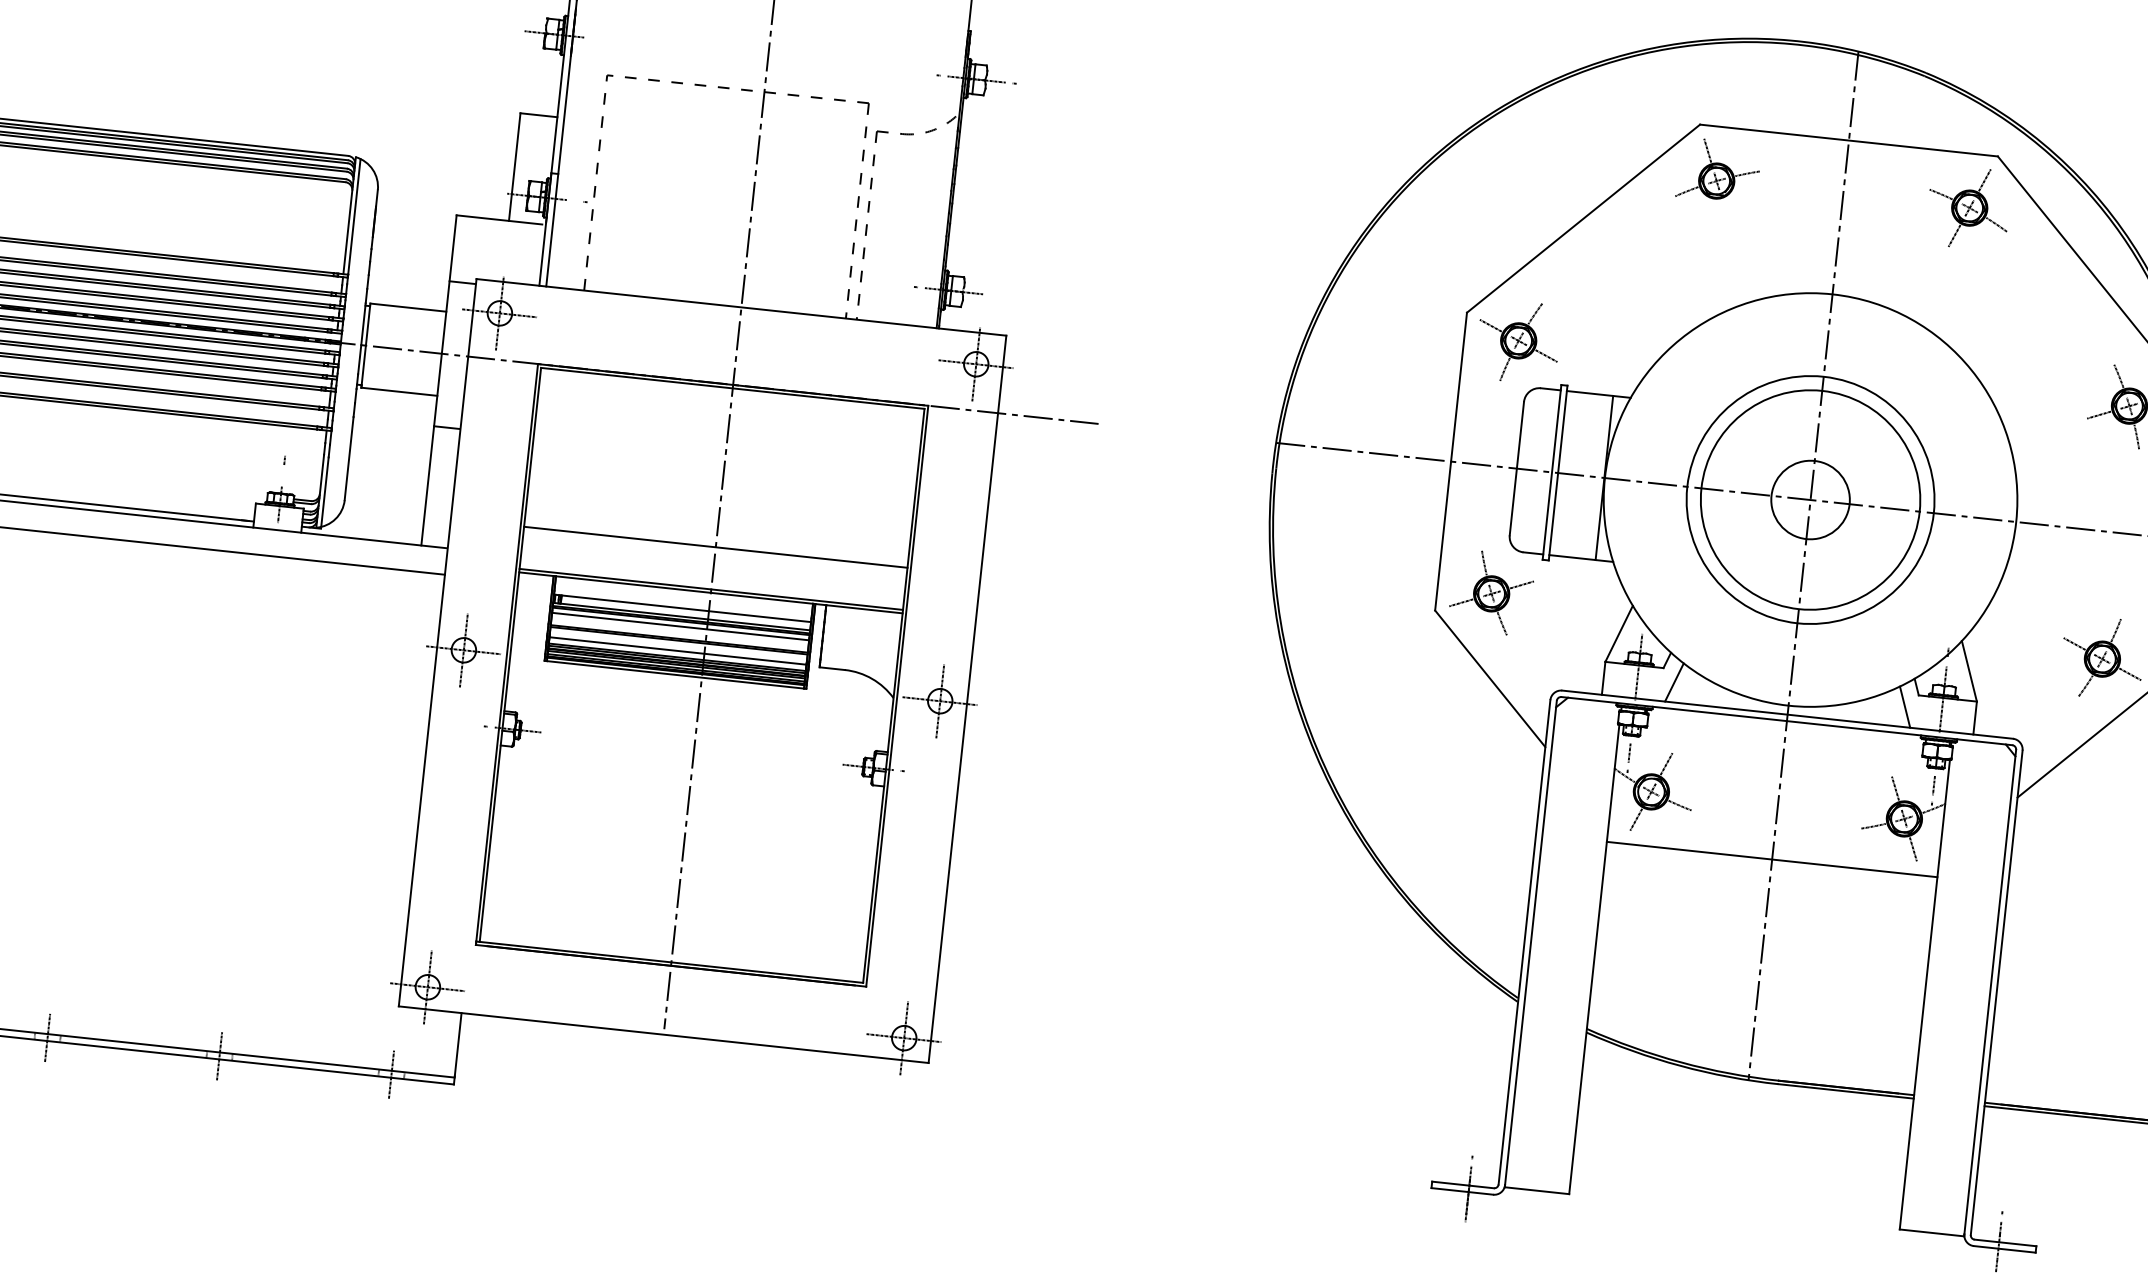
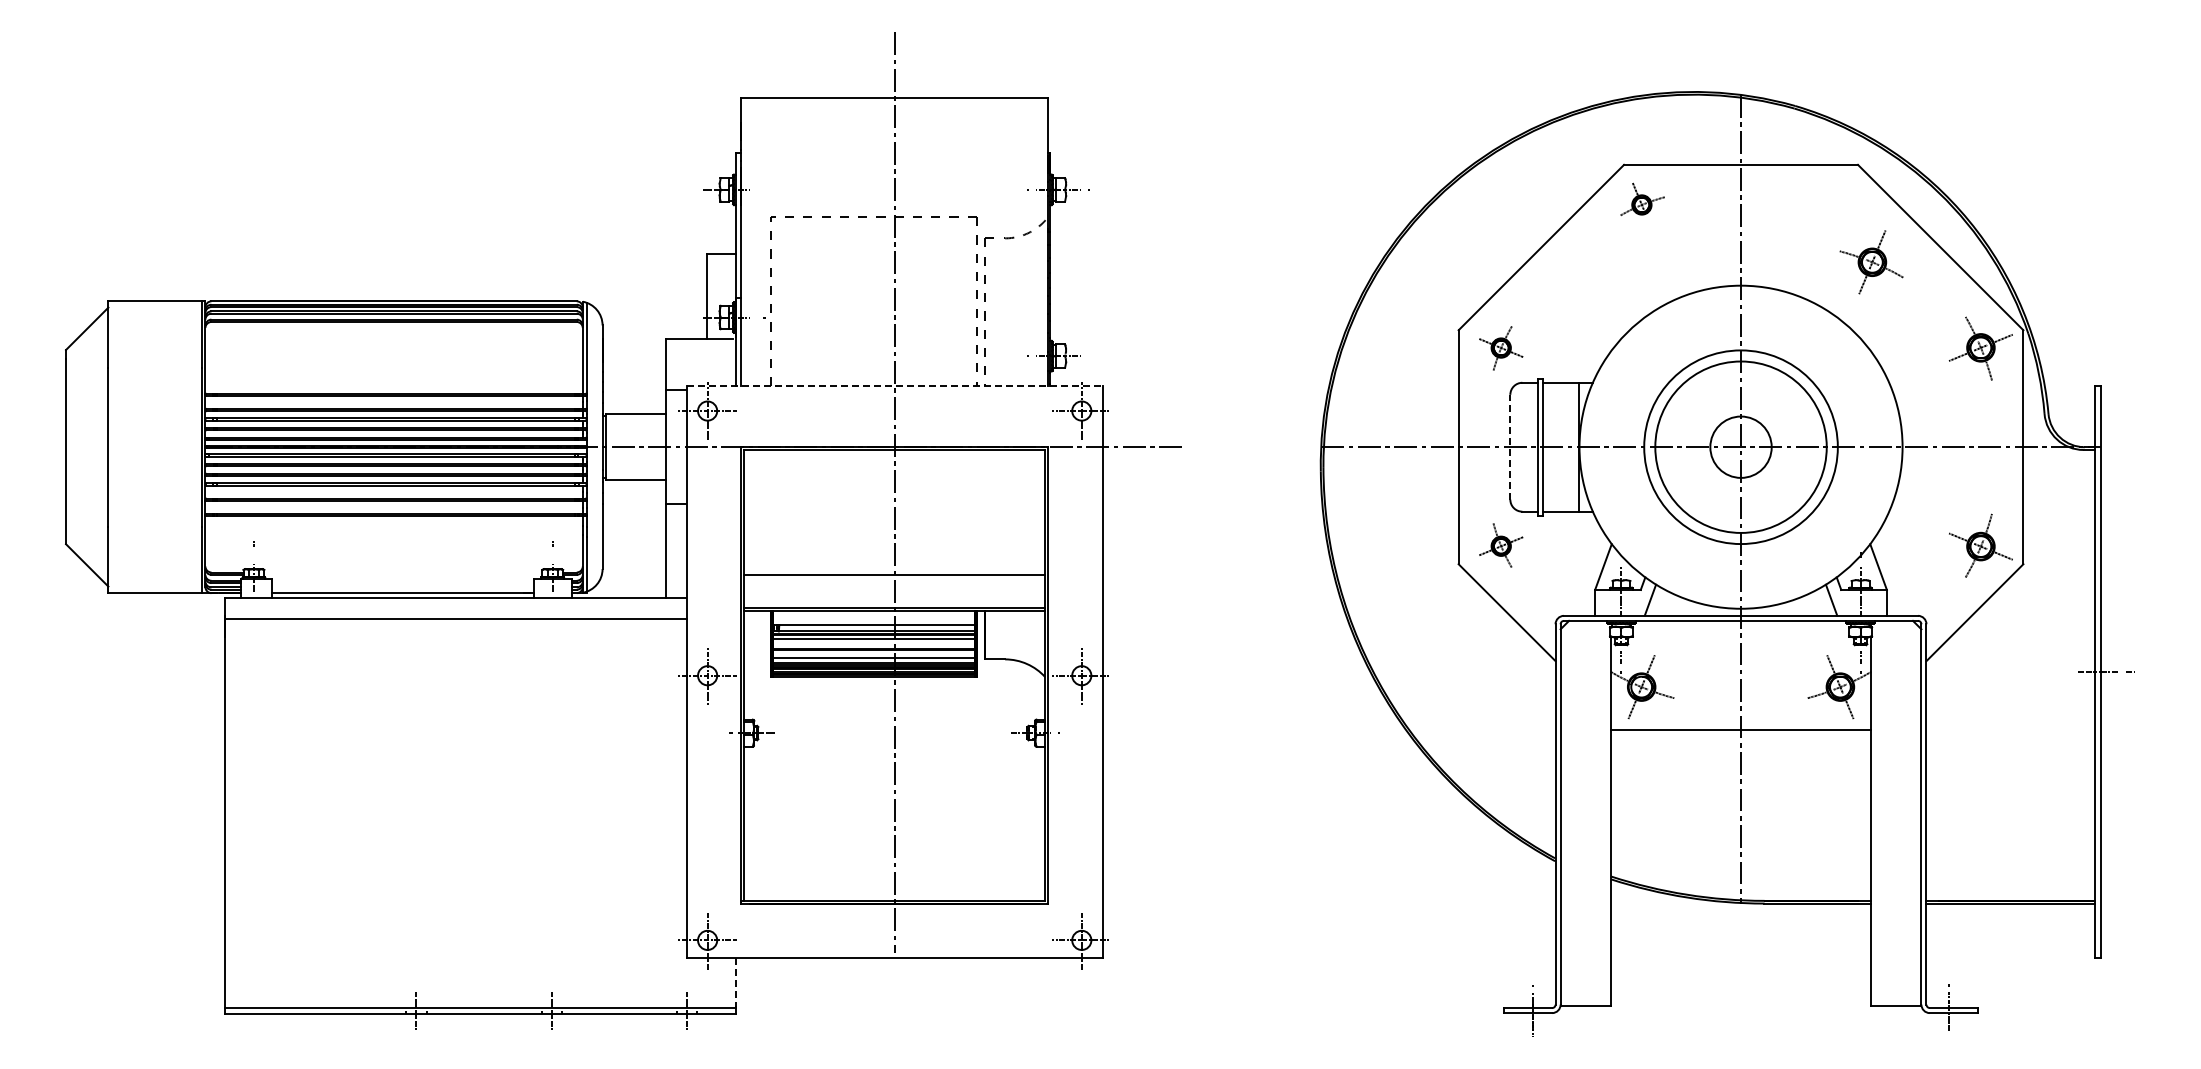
part: (1718, 171) -> (1642, 199), size x0.7
part: (1968, 208) -> (1871, 262), moved
line: (742, 307) -> (895, 386), solid -> dashed
part: (1519, 341) -> (1501, 348), size x0.7
line: (1517, 467) -> (1510, 446), solid -> dashed
part: (1492, 592) -> (1501, 545), size x0.7
line: (457, 1044) -> (735, 982), solid -> dashed

